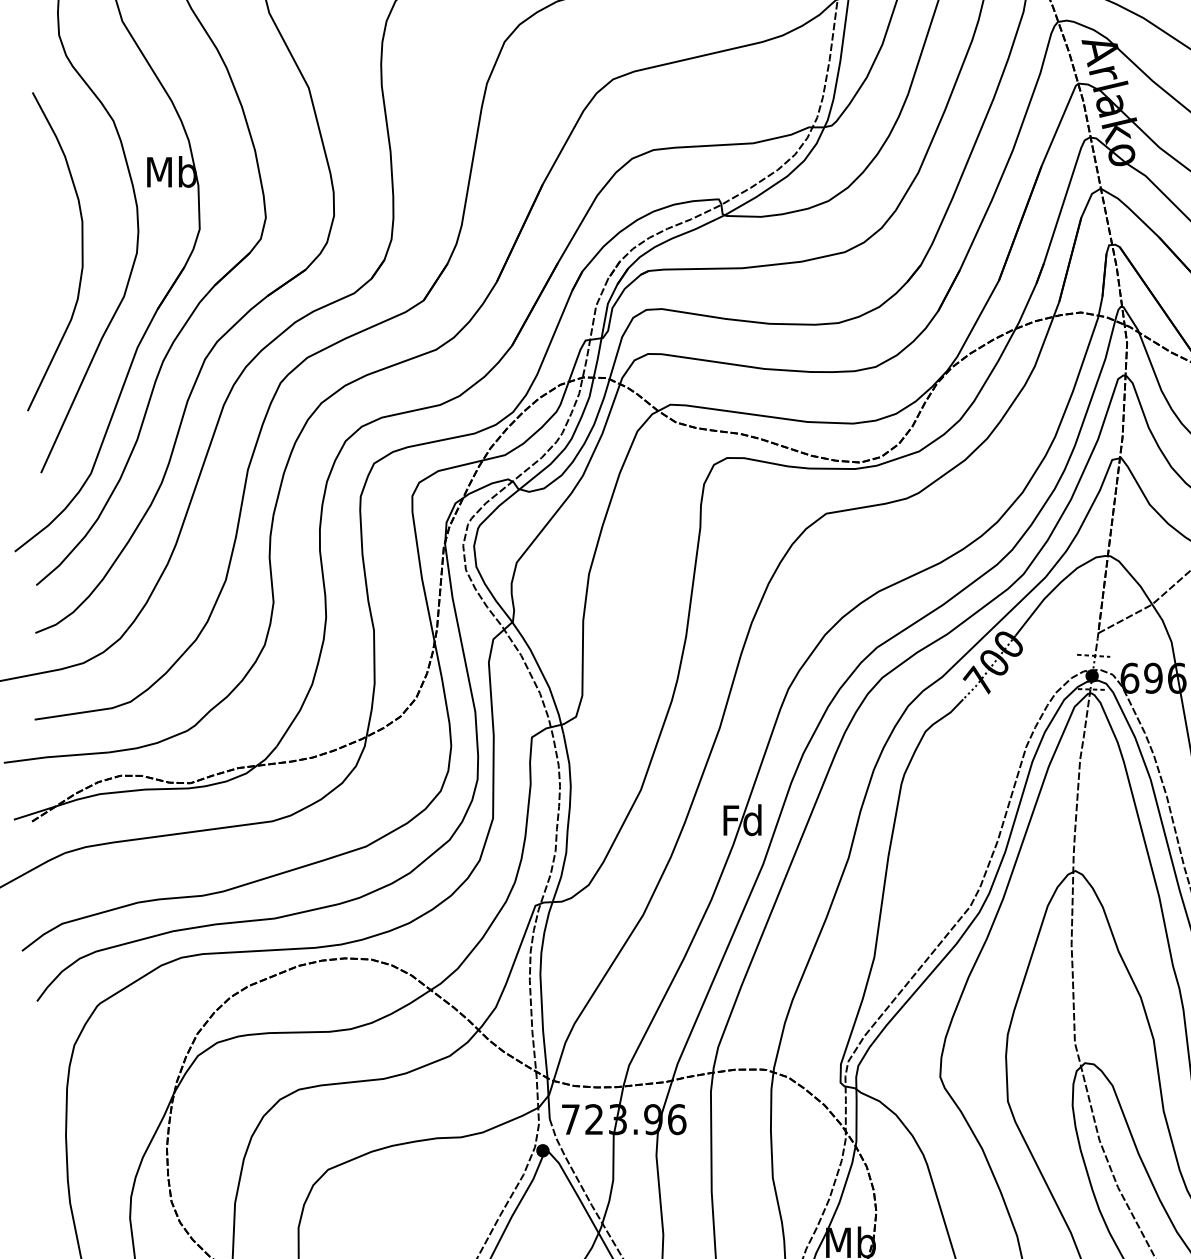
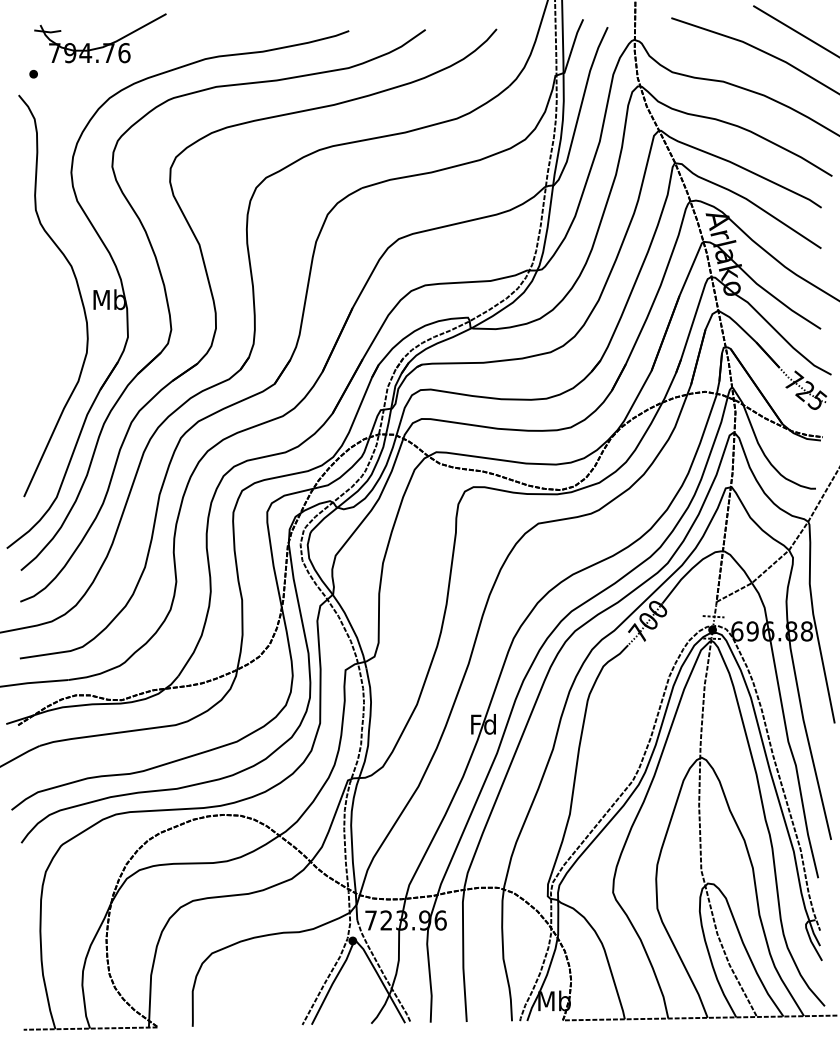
curve: (81, 250) -> (50, 351), removed

